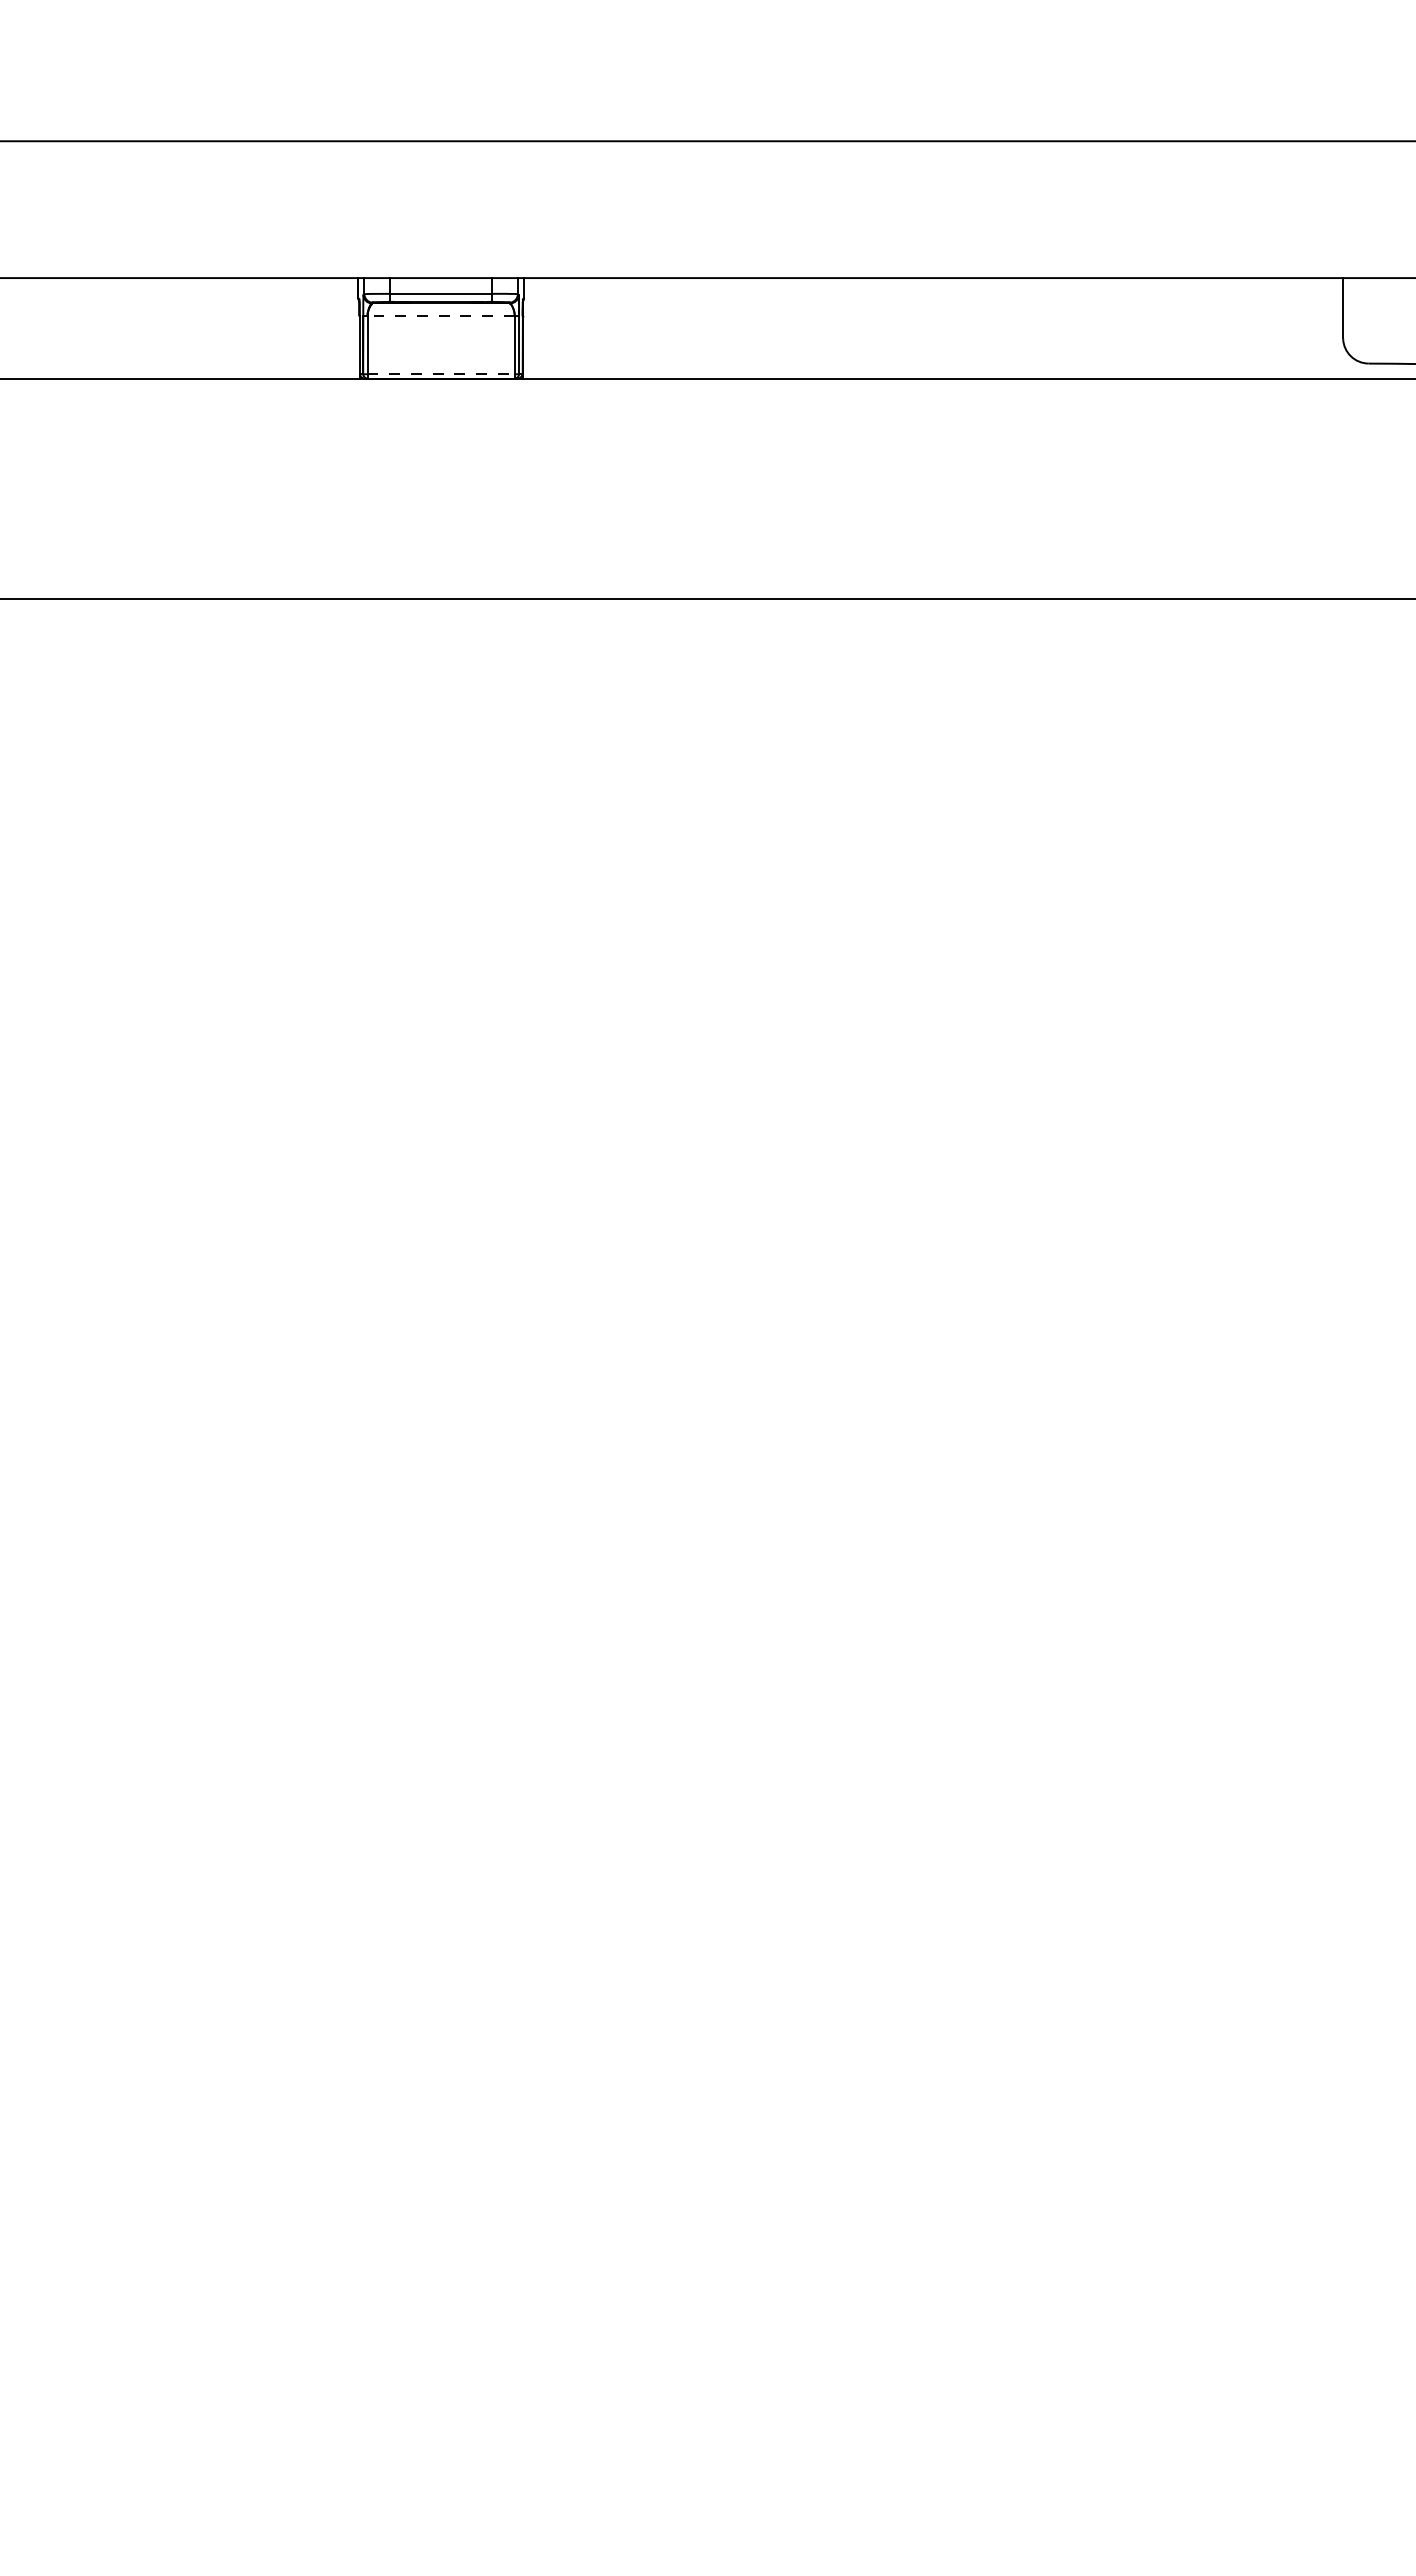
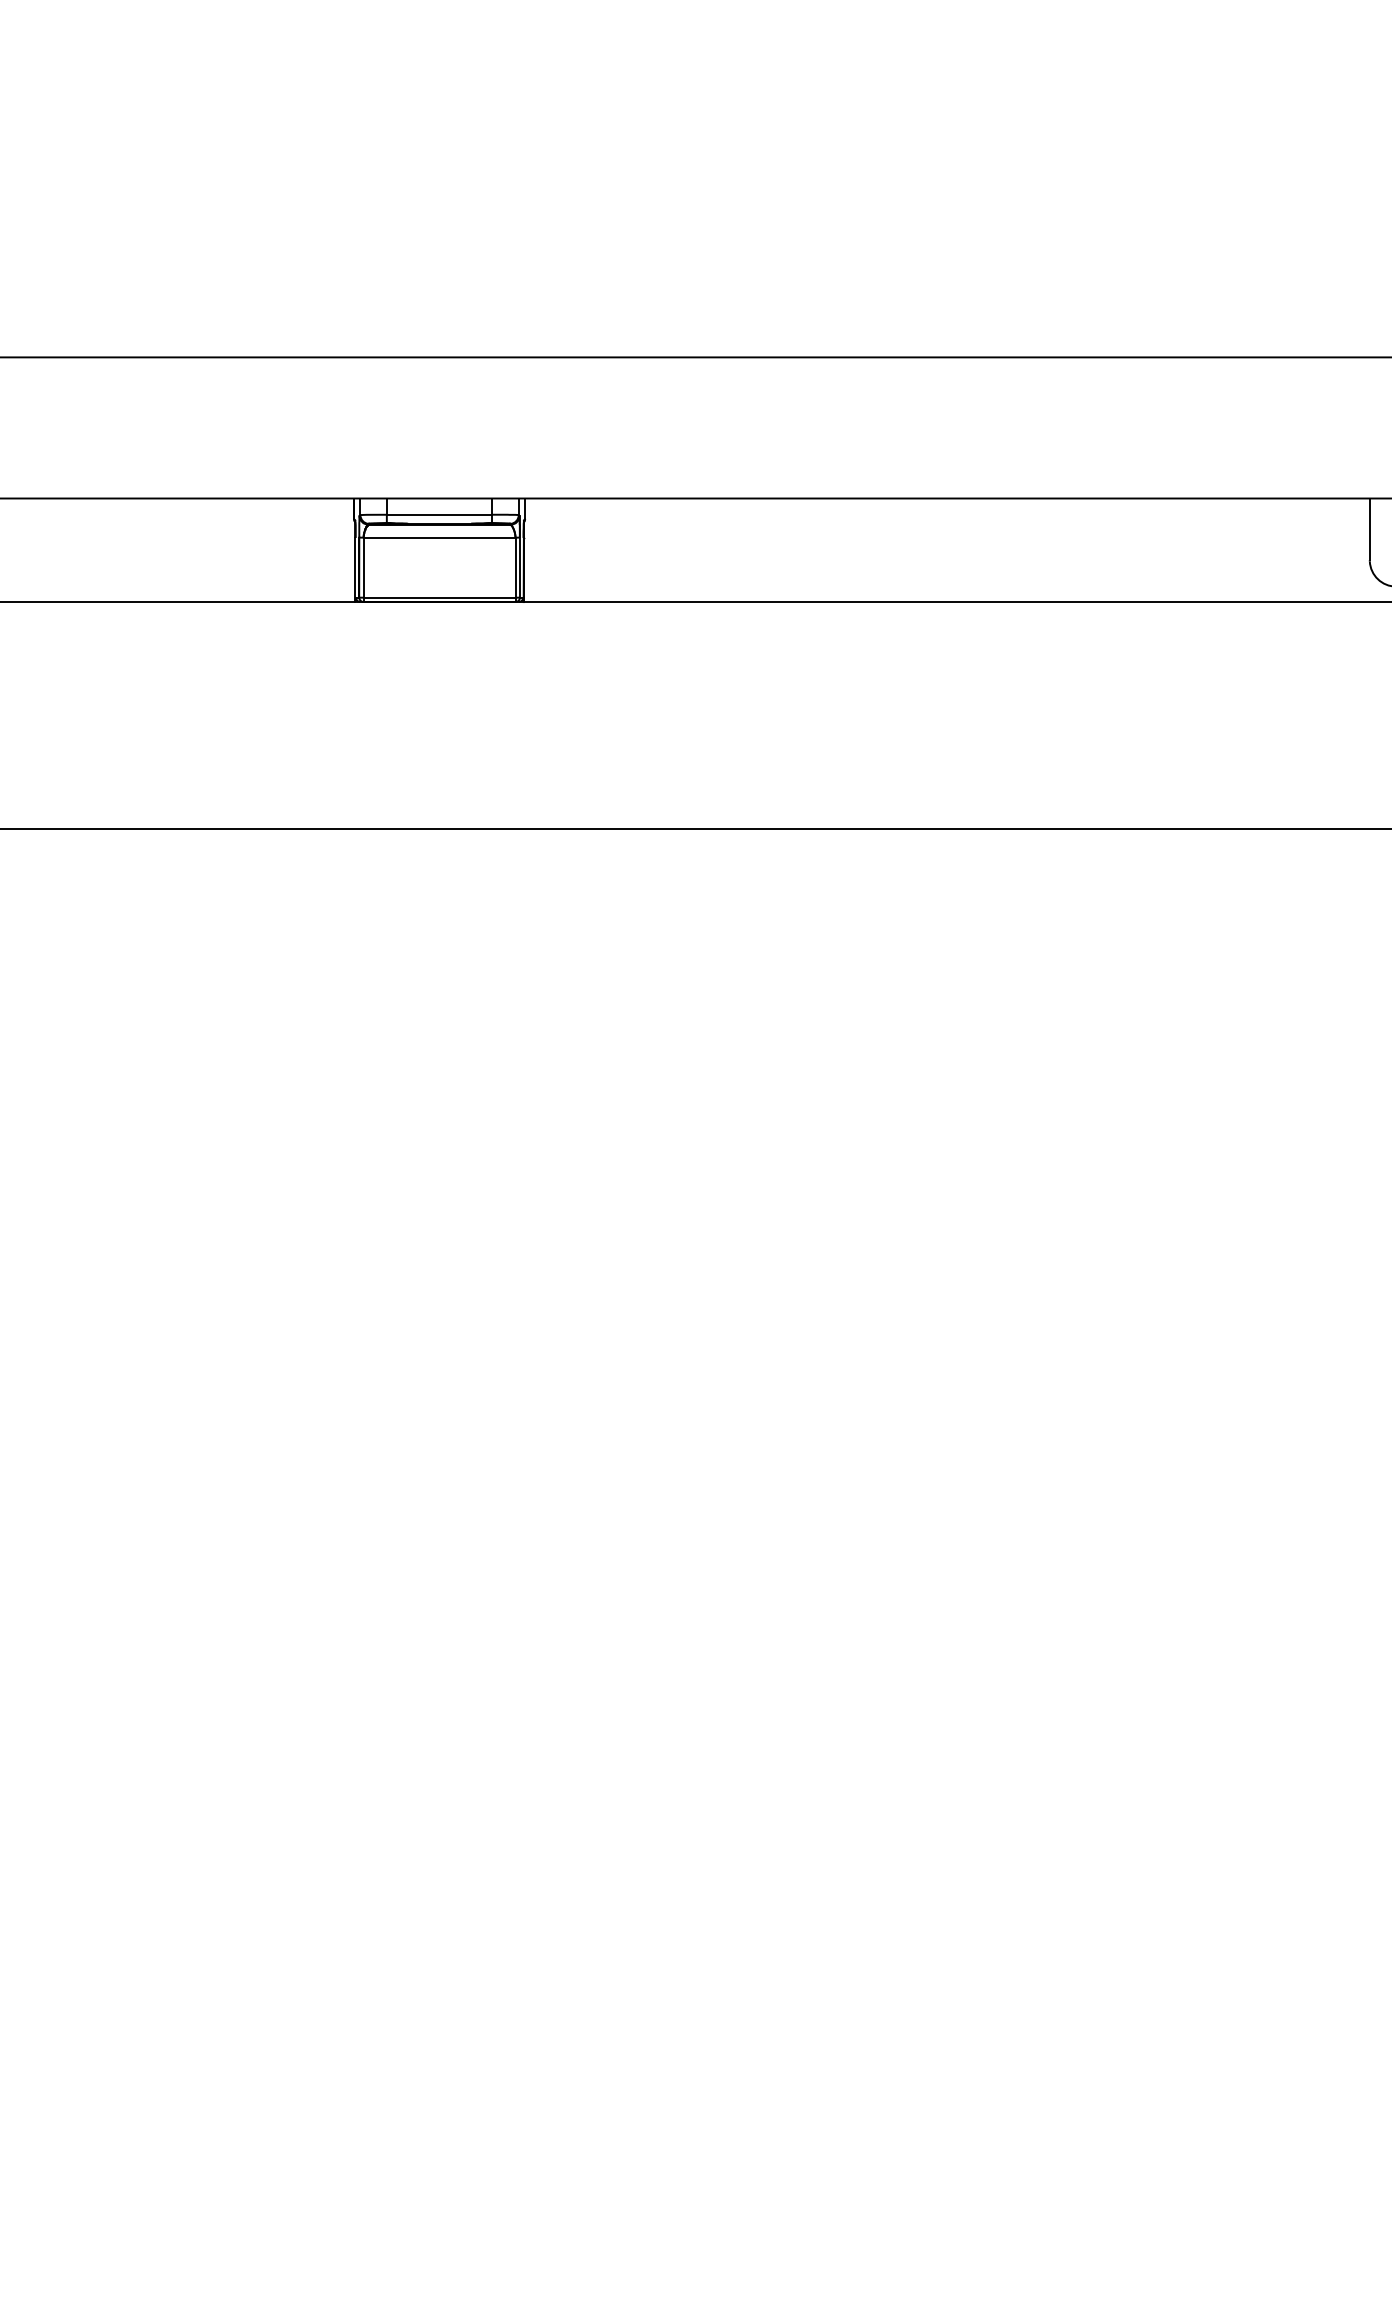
line: (441, 316) -> (439, 538), dashed -> solid
line: (441, 374) -> (439, 597), dashed -> solid

